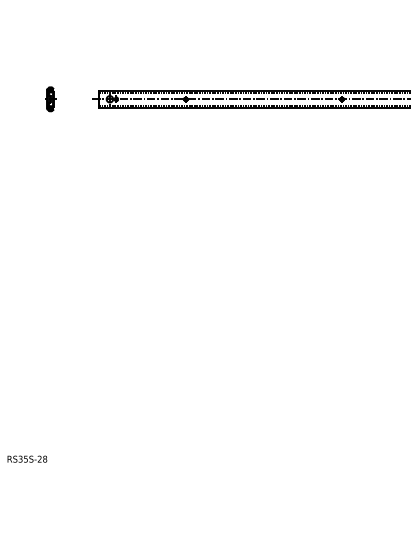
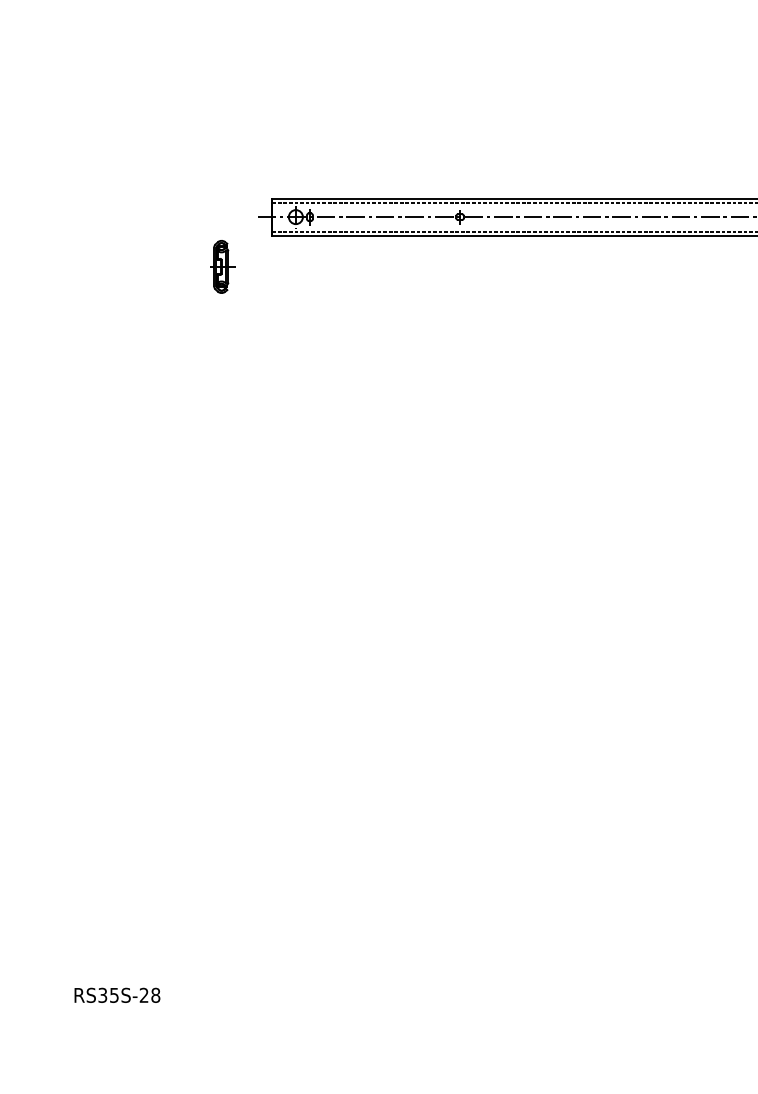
part: (50, 99) -> (221, 267), moved

